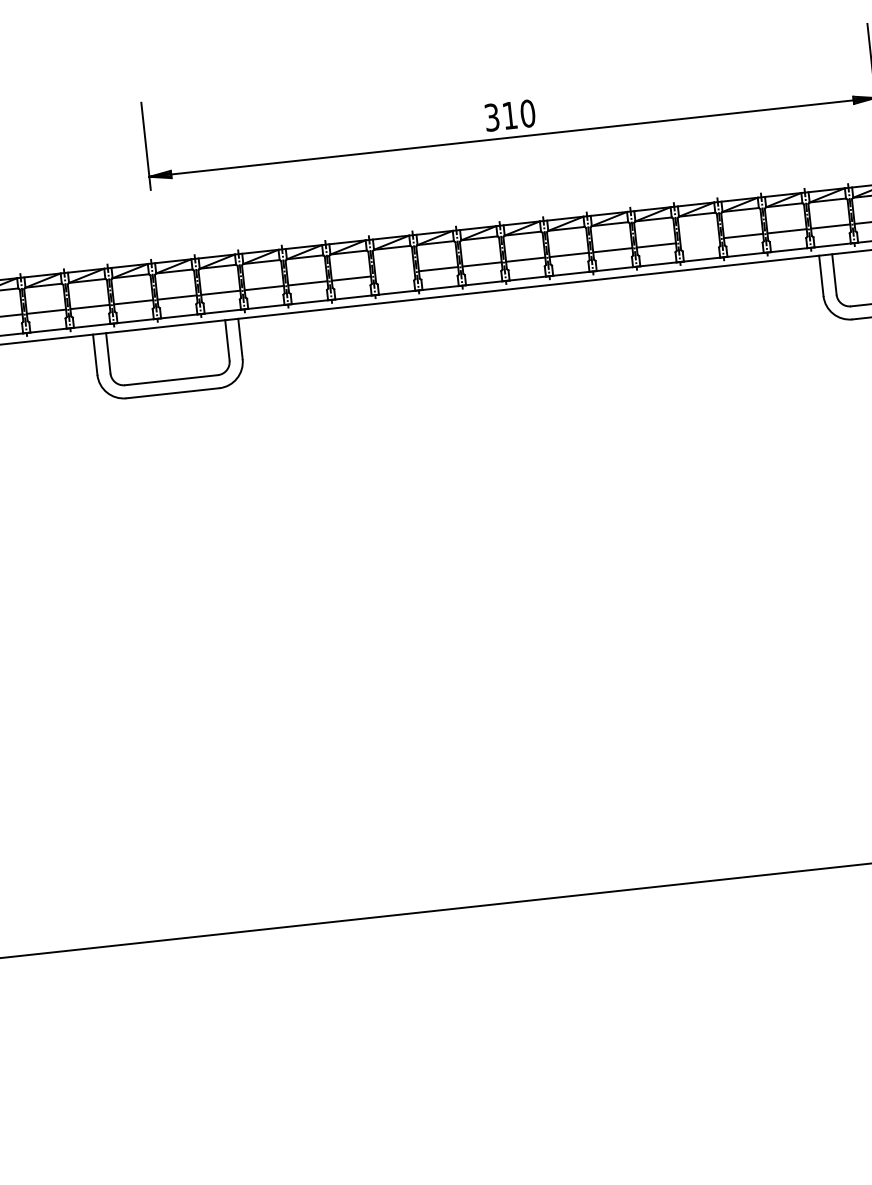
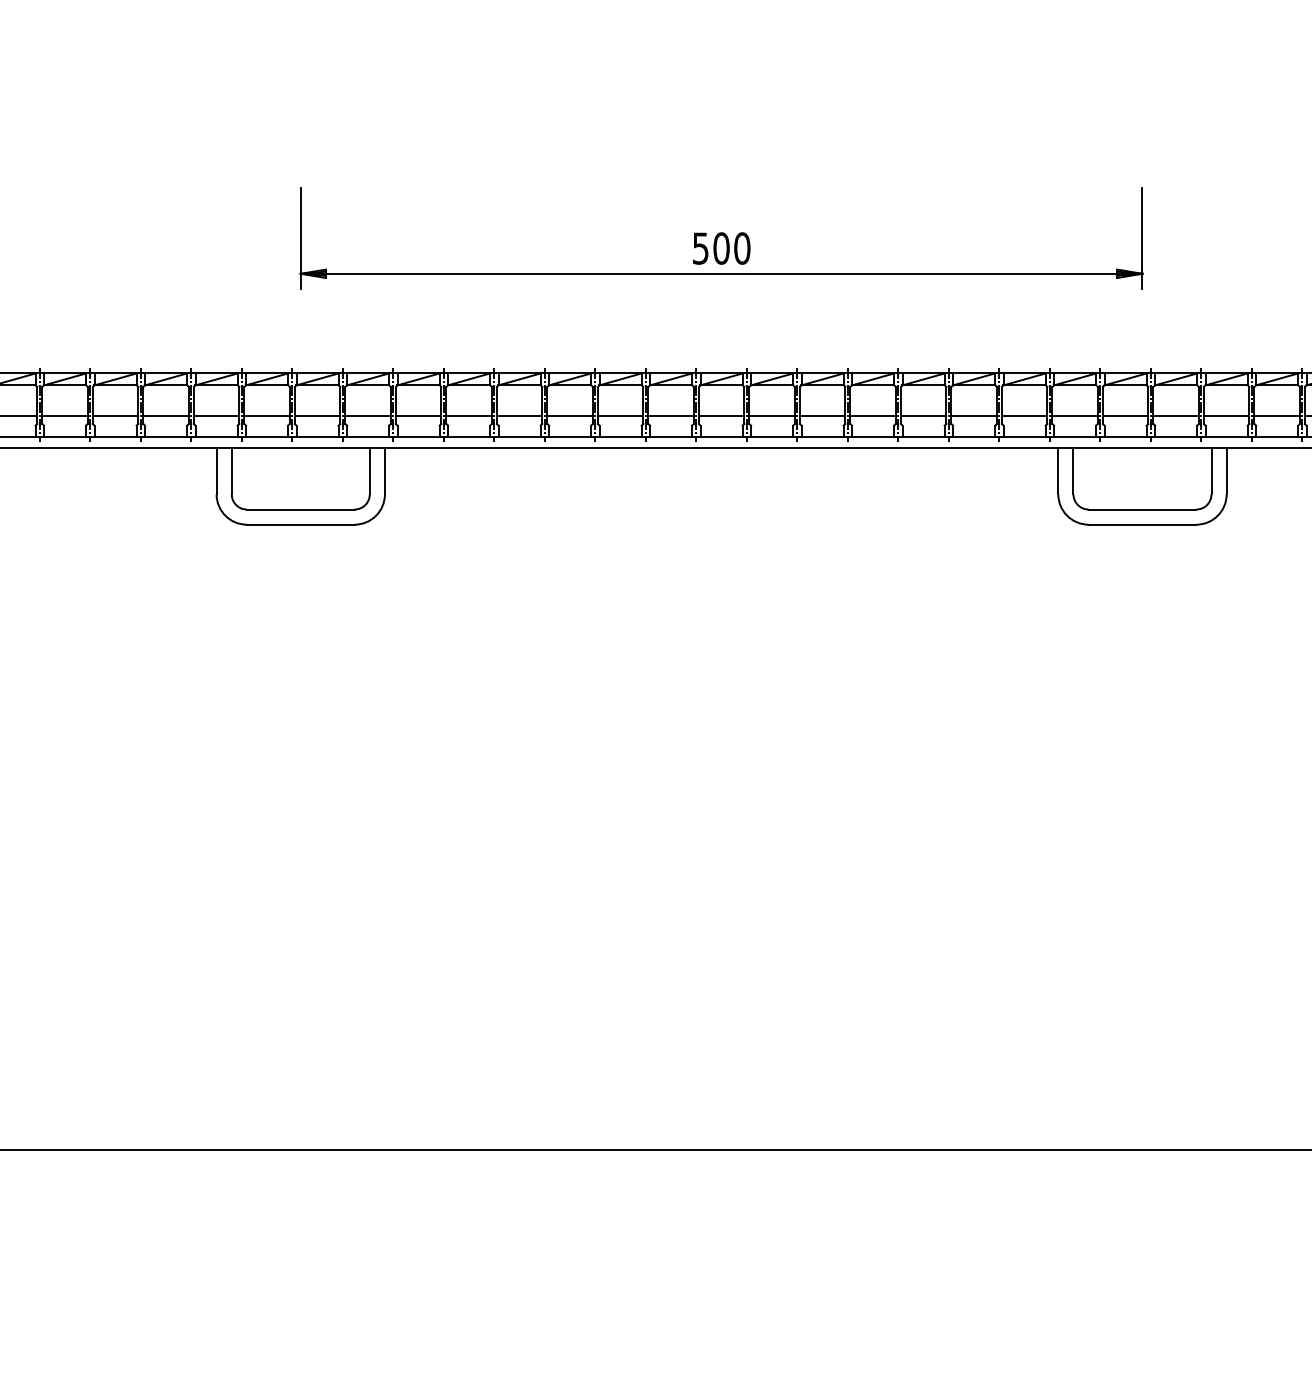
text: (501, 116) -> (711, 248), 310 -> 500
line: (699, 240) -> (923, 415), added
line: (394, 273) -> (569, 415), added

